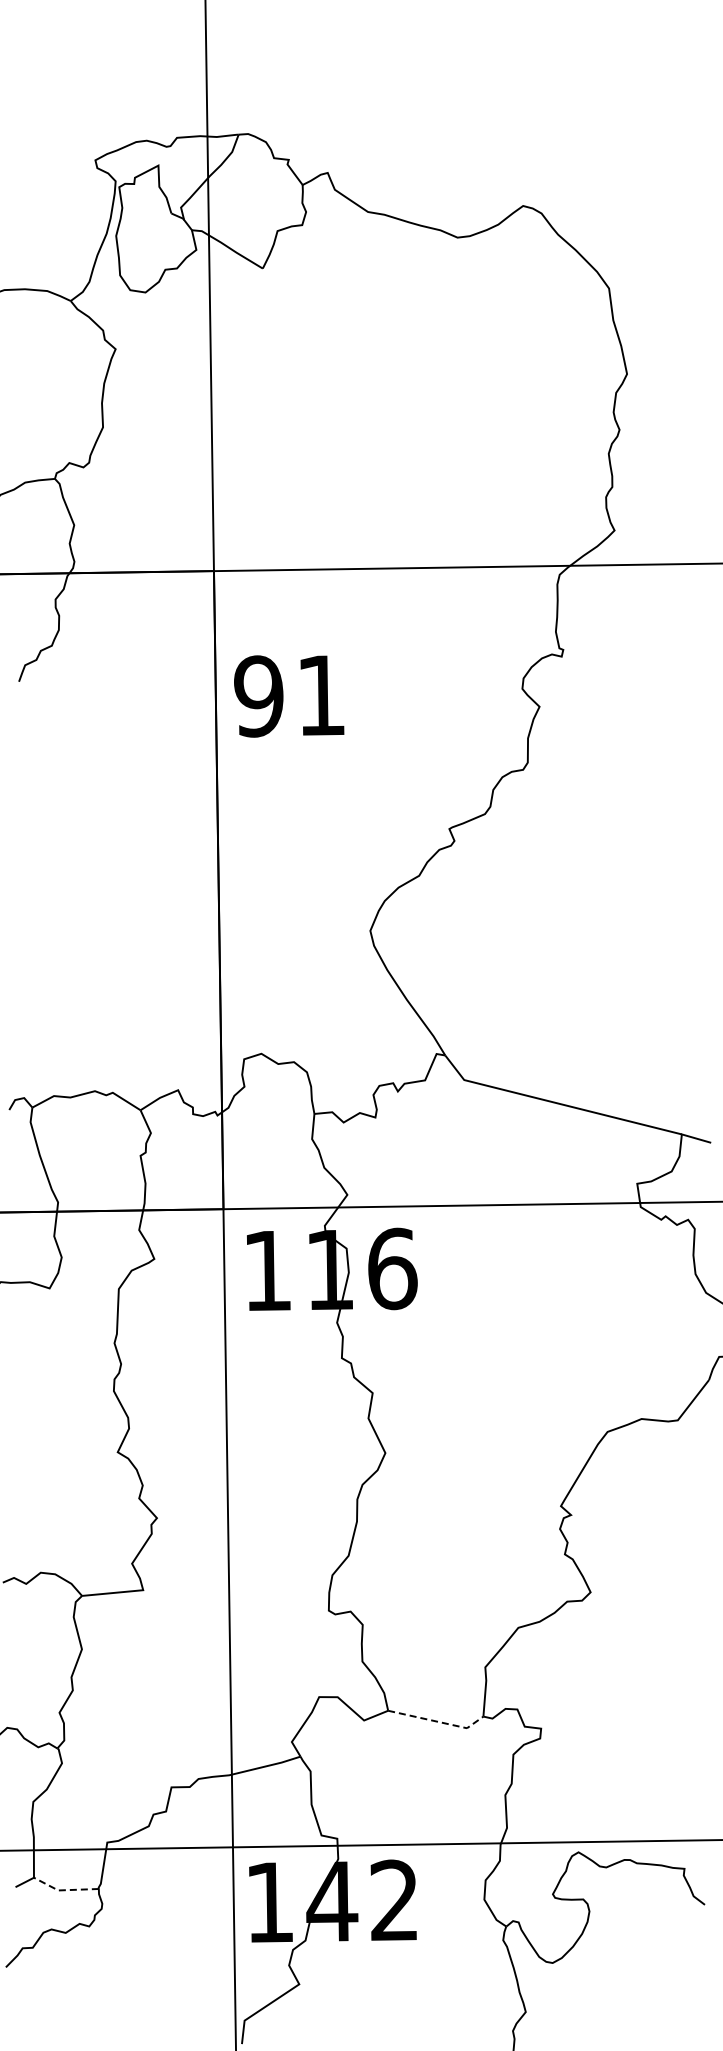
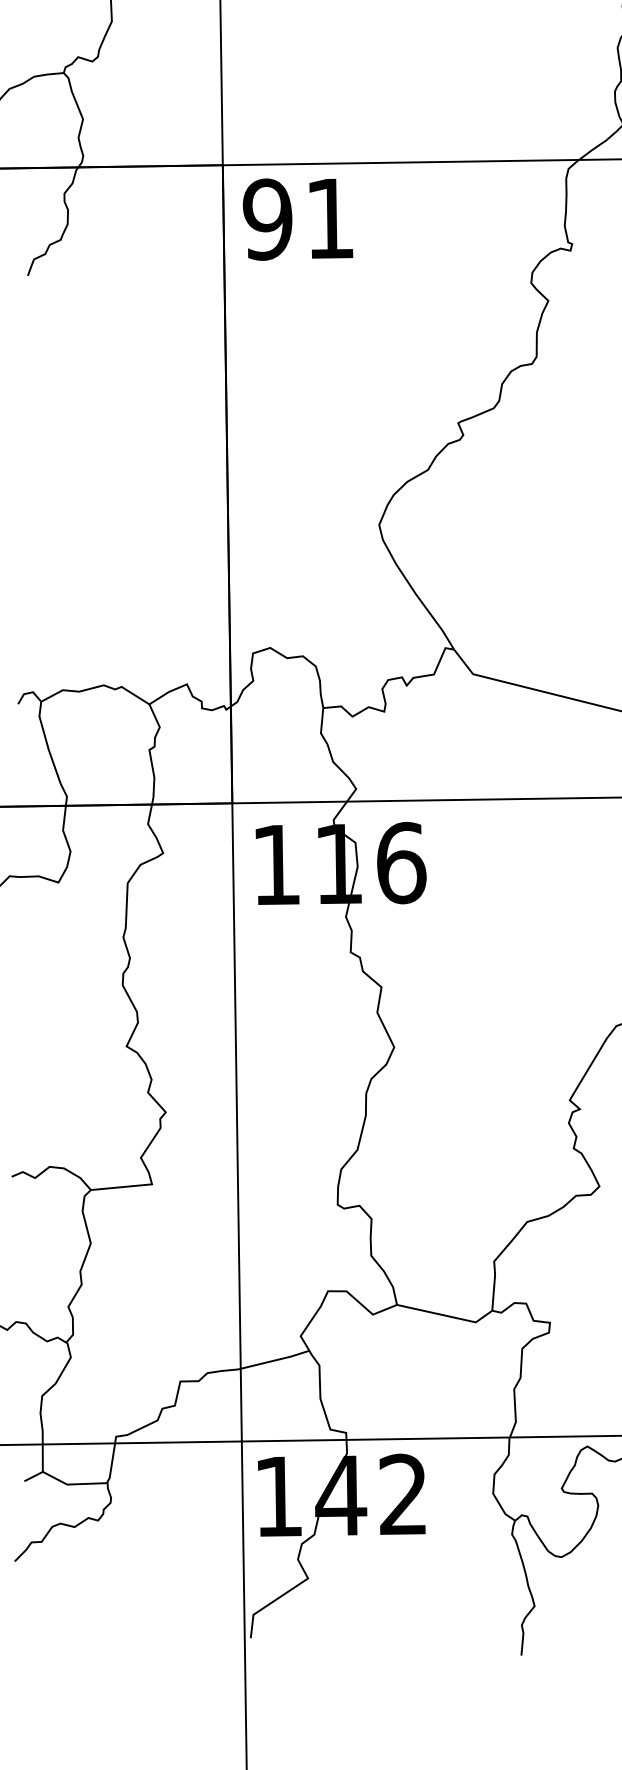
text: (289, 696) -> (298, 219), moved
line: (438, 1721) -> (447, 1315), dashed -> solid
line: (64, 1890) -> (73, 1484), dashed -> solid

